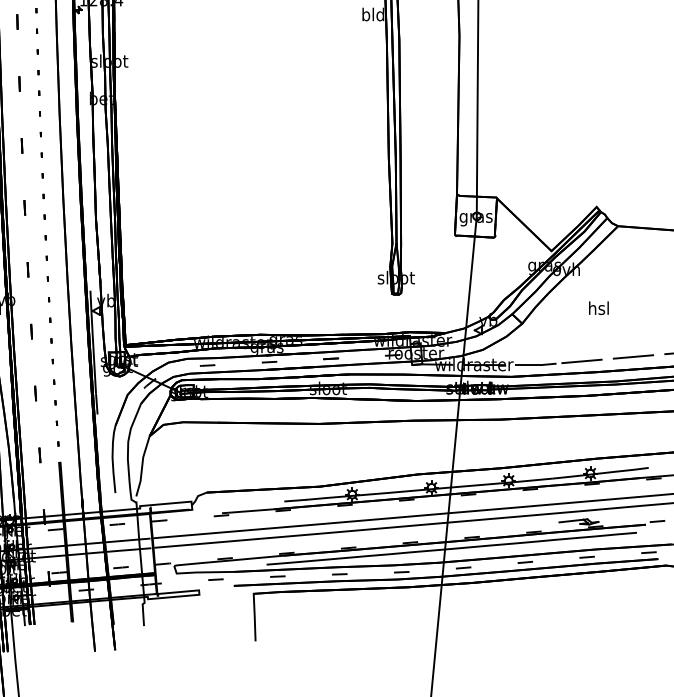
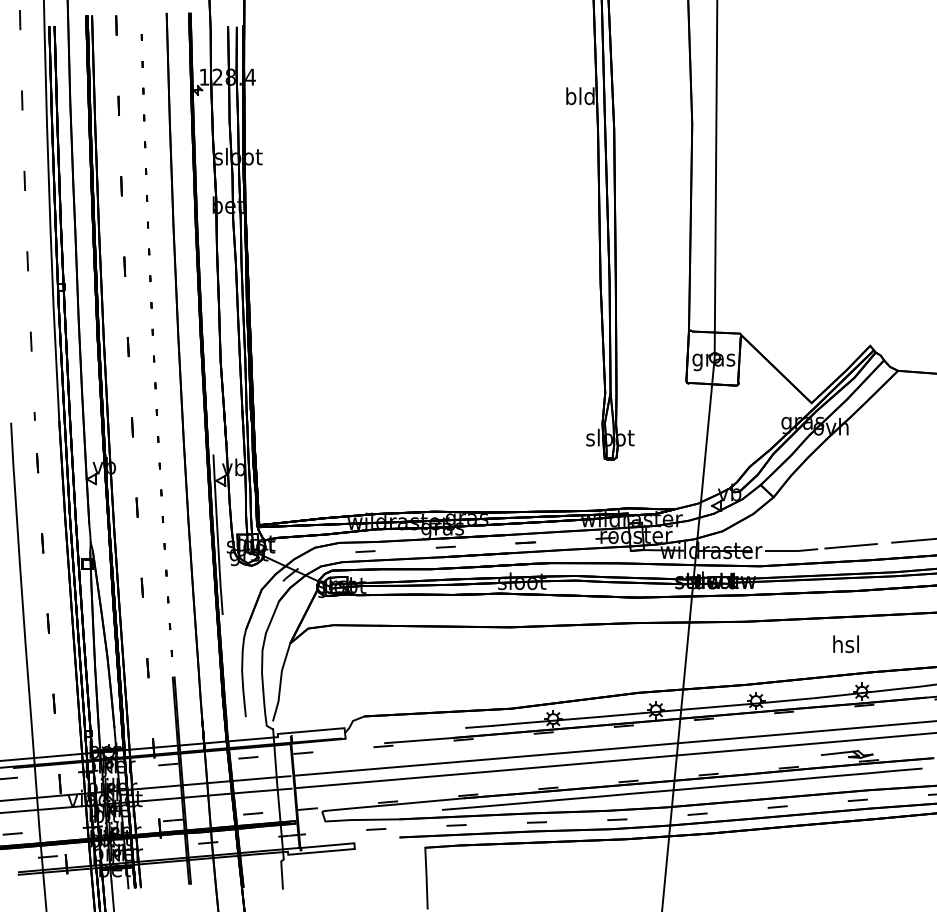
text: (598, 308) -> (845, 644), moved

